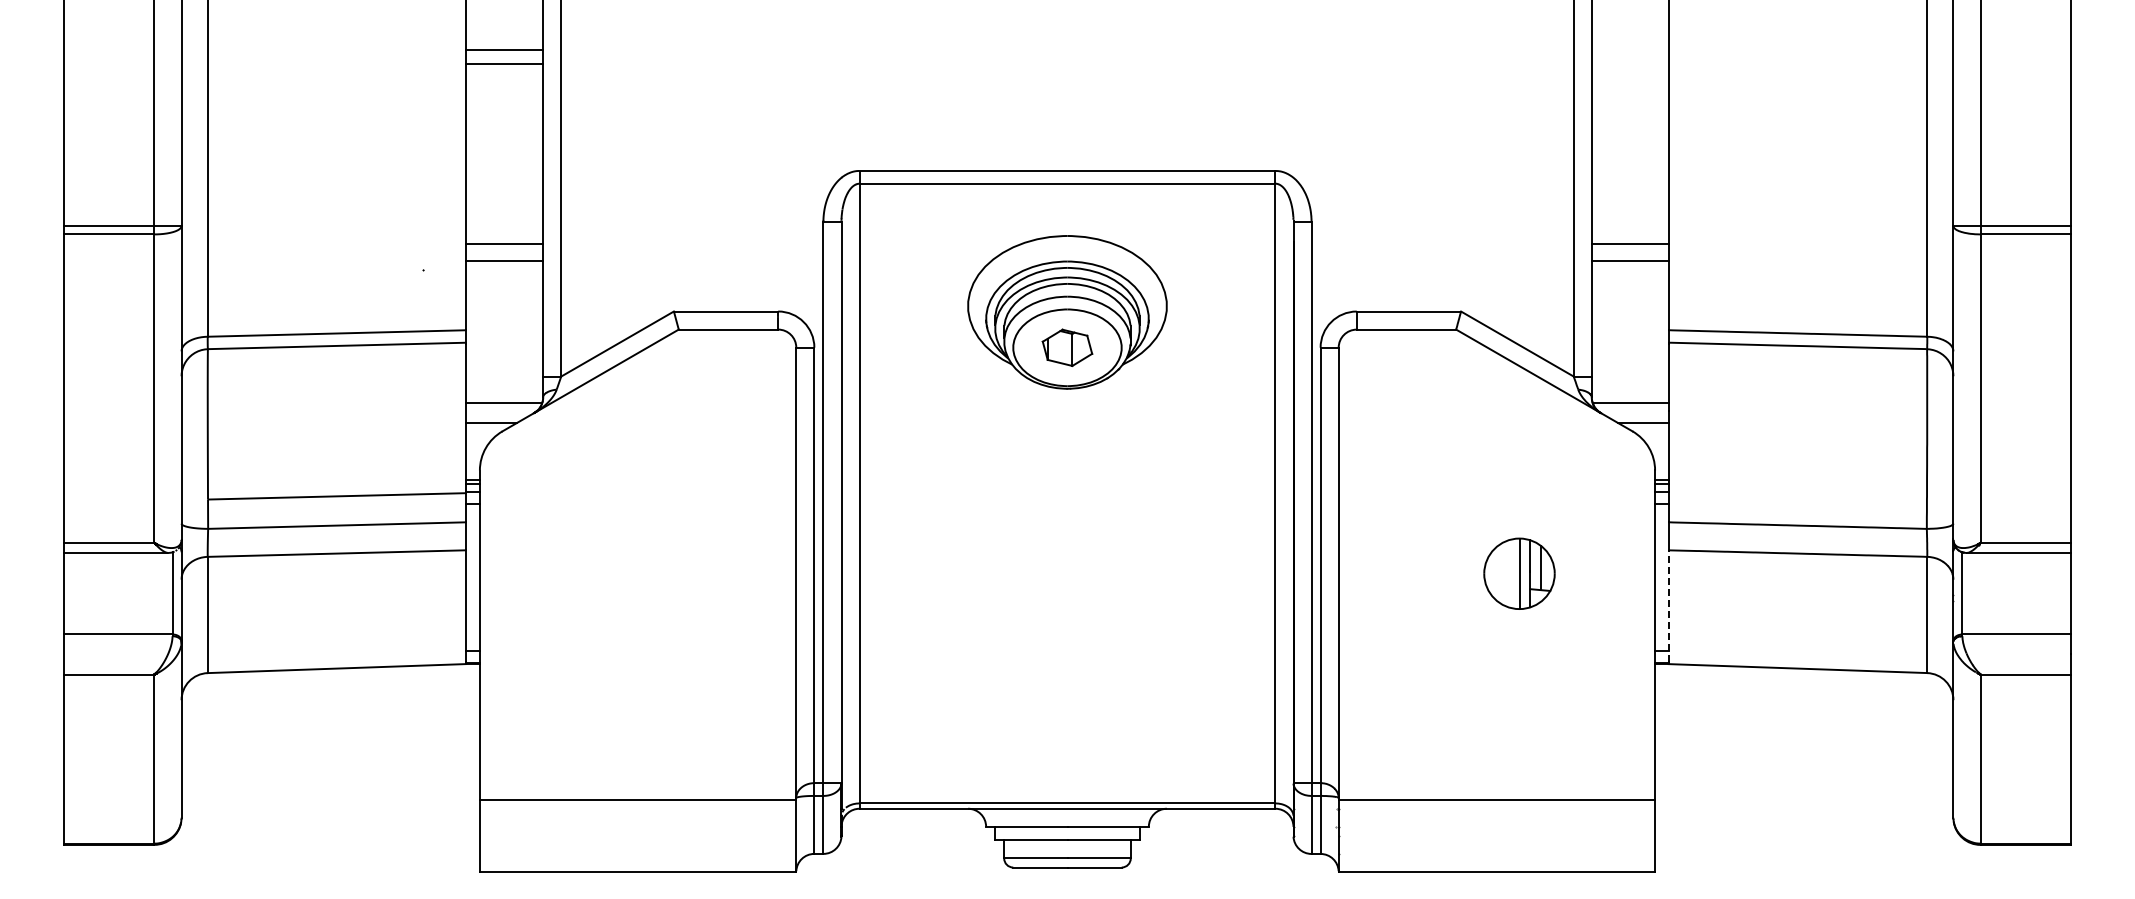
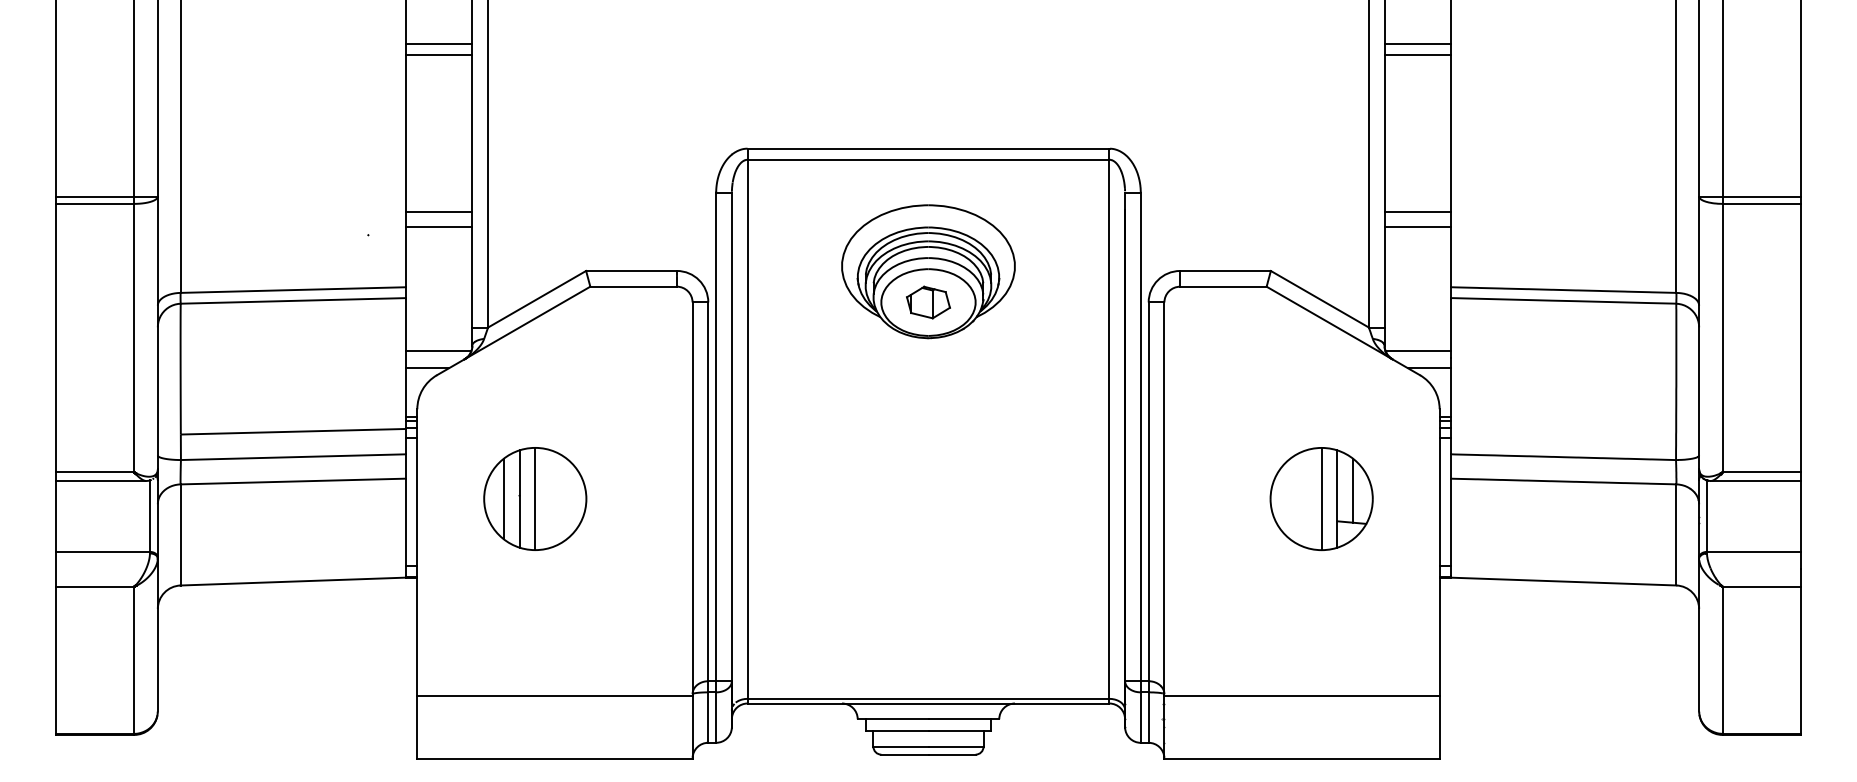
line: (1629, 50) -> (1417, 43), added
line: (1629, 63) -> (1417, 55), added
part: (615, 573) -> (535, 498), added
part: (1519, 573) -> (1321, 498), size x1.67
line: (1668, 606) -> (1451, 527), dashed -> solid

